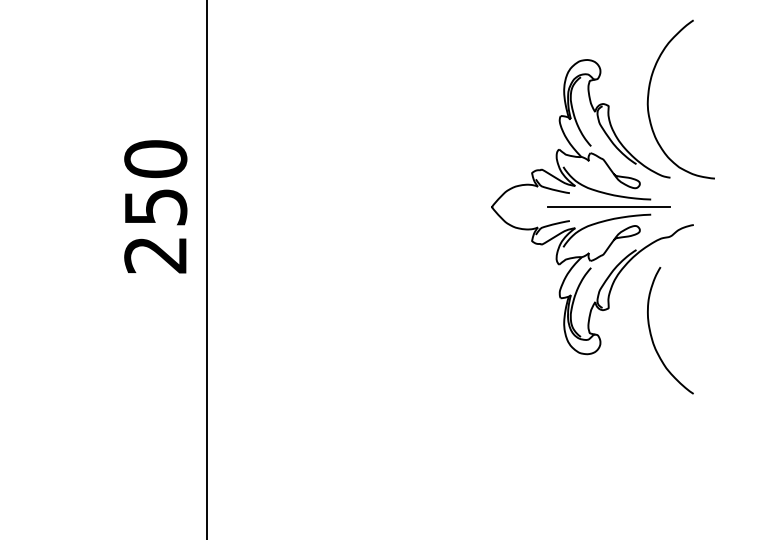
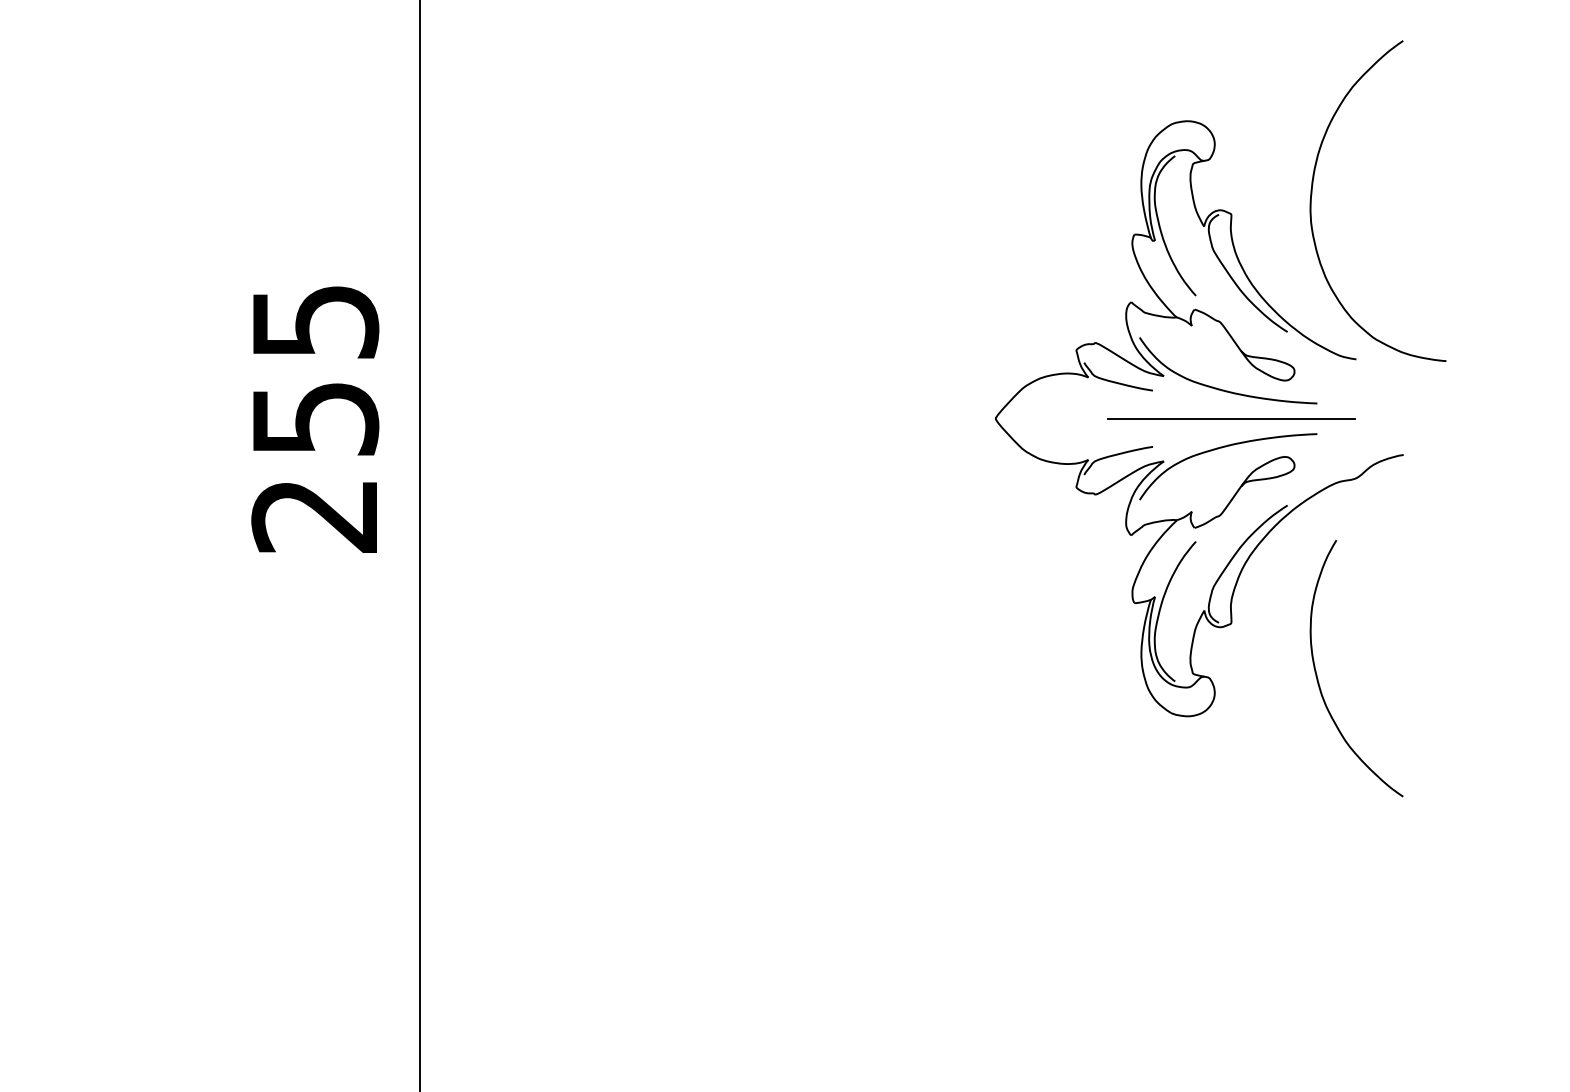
text: (155, 159) -> (314, 322), 250 -> 255

